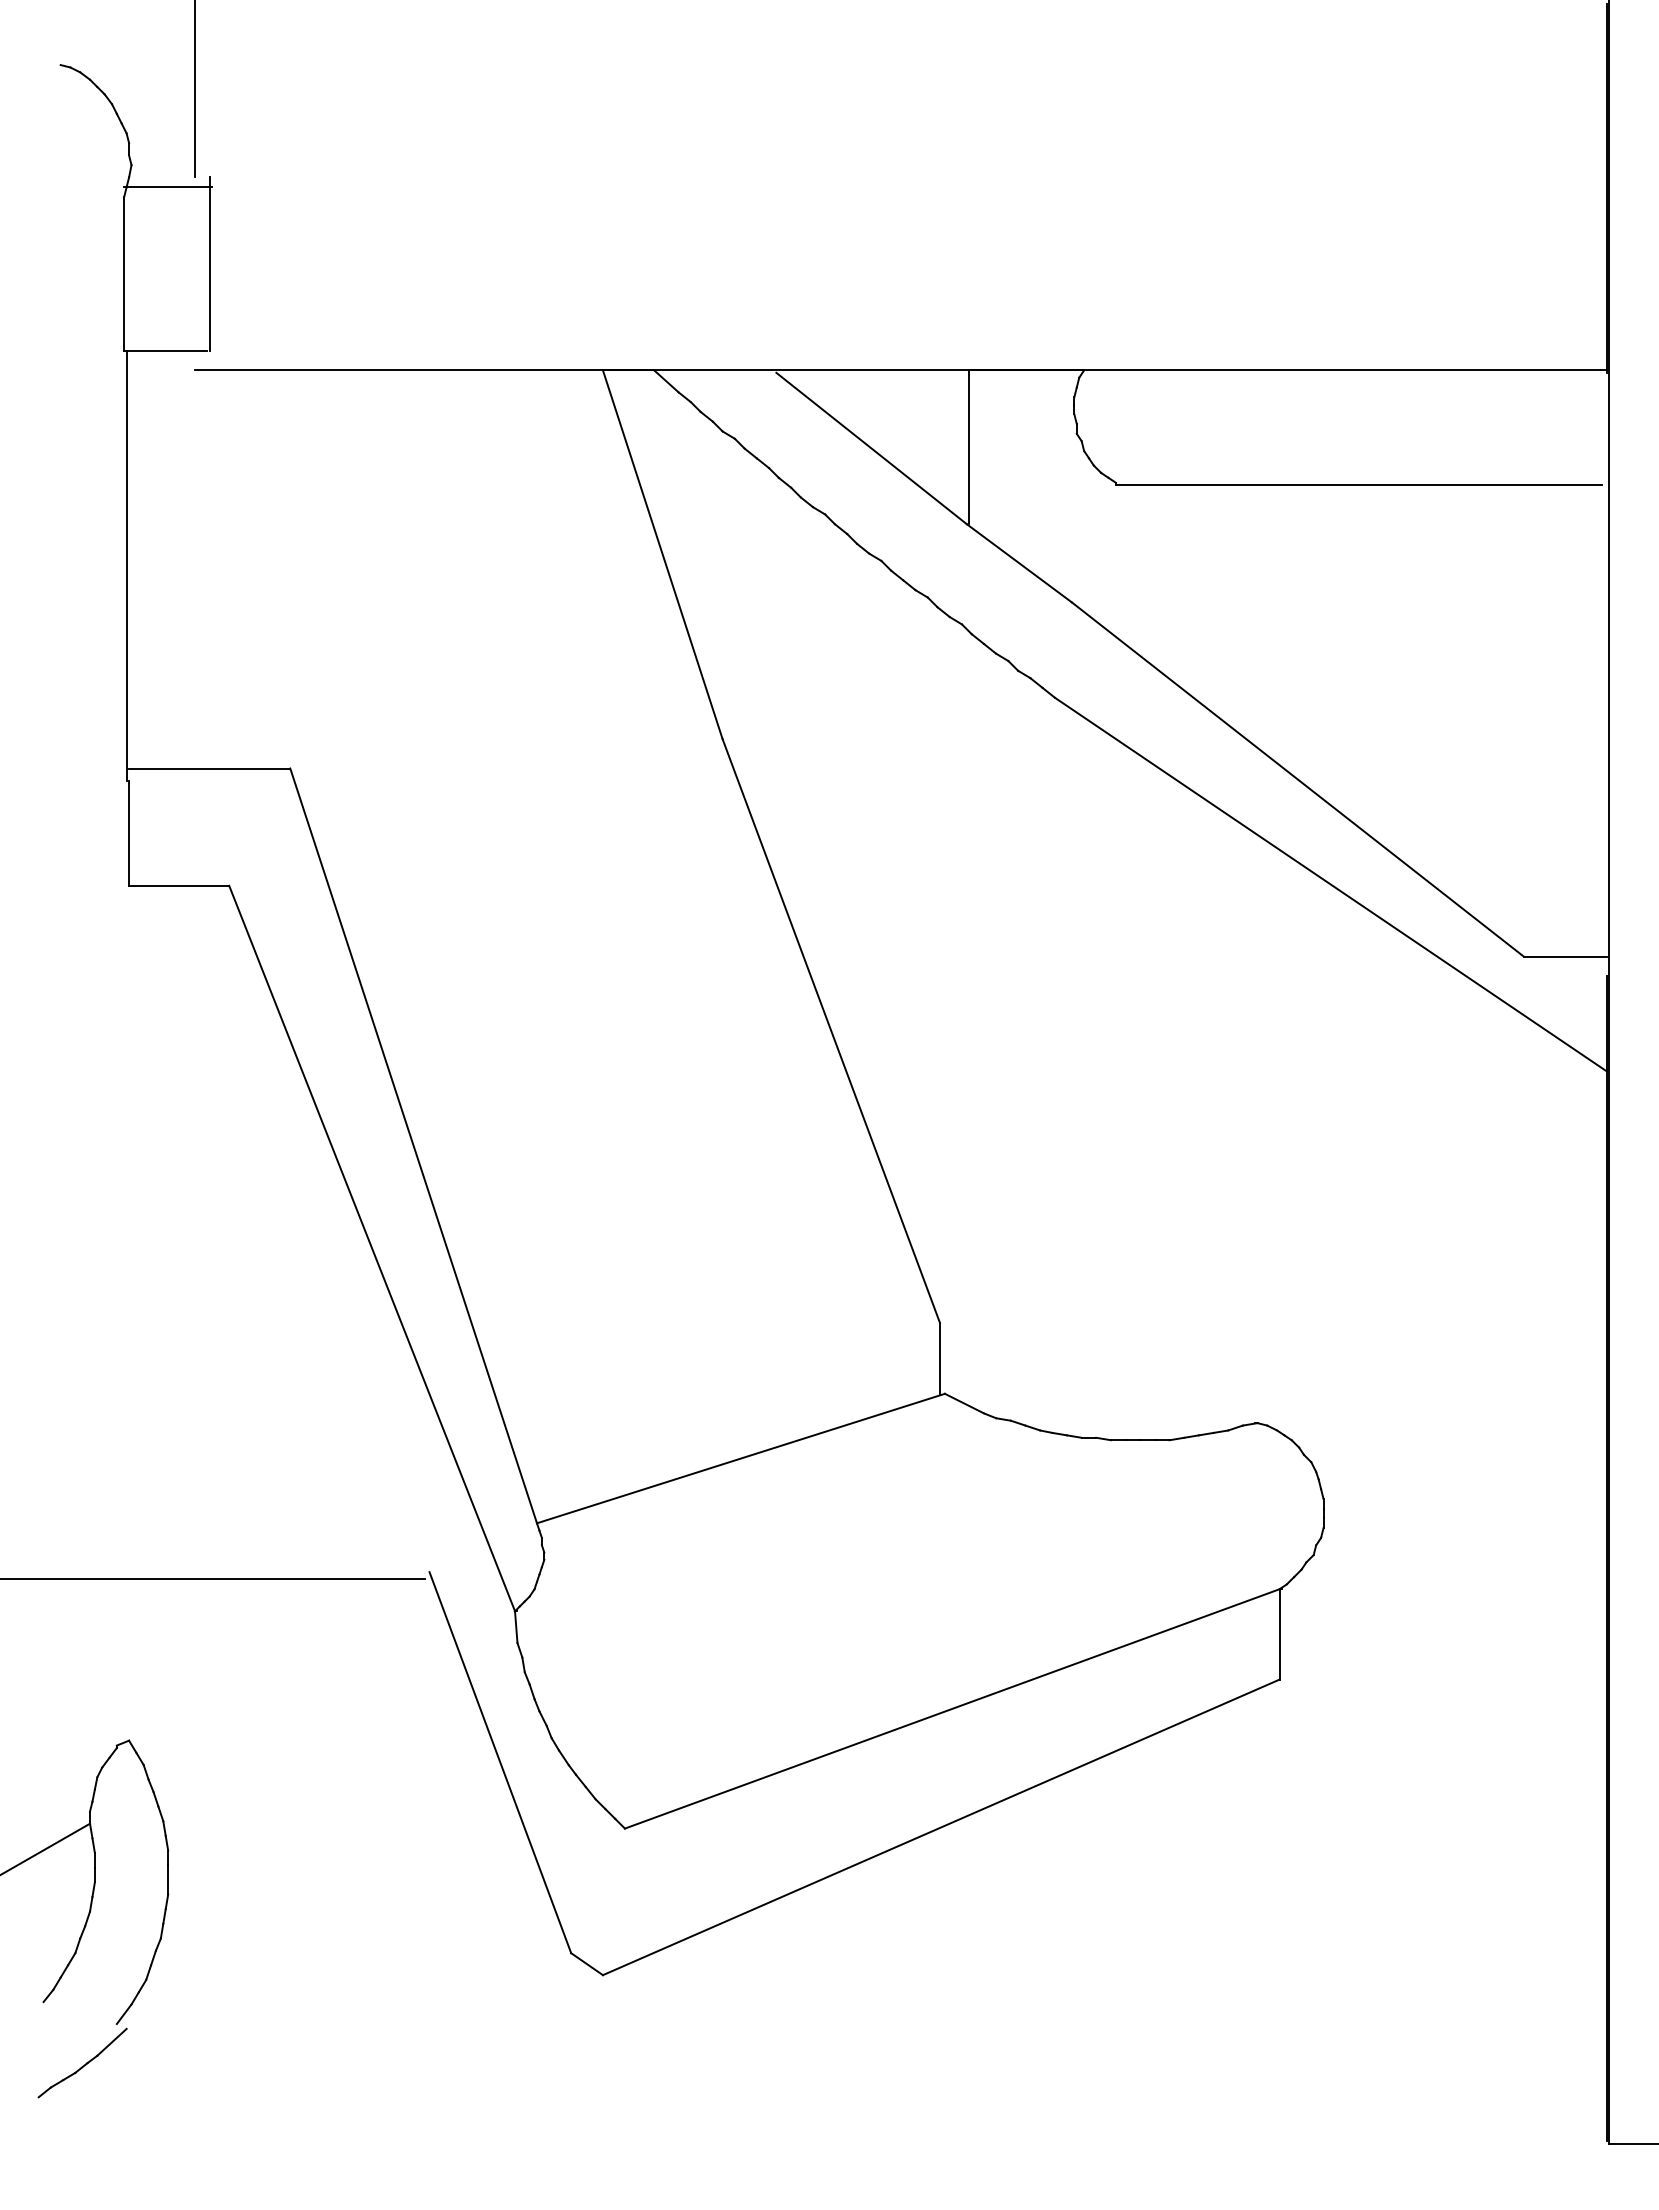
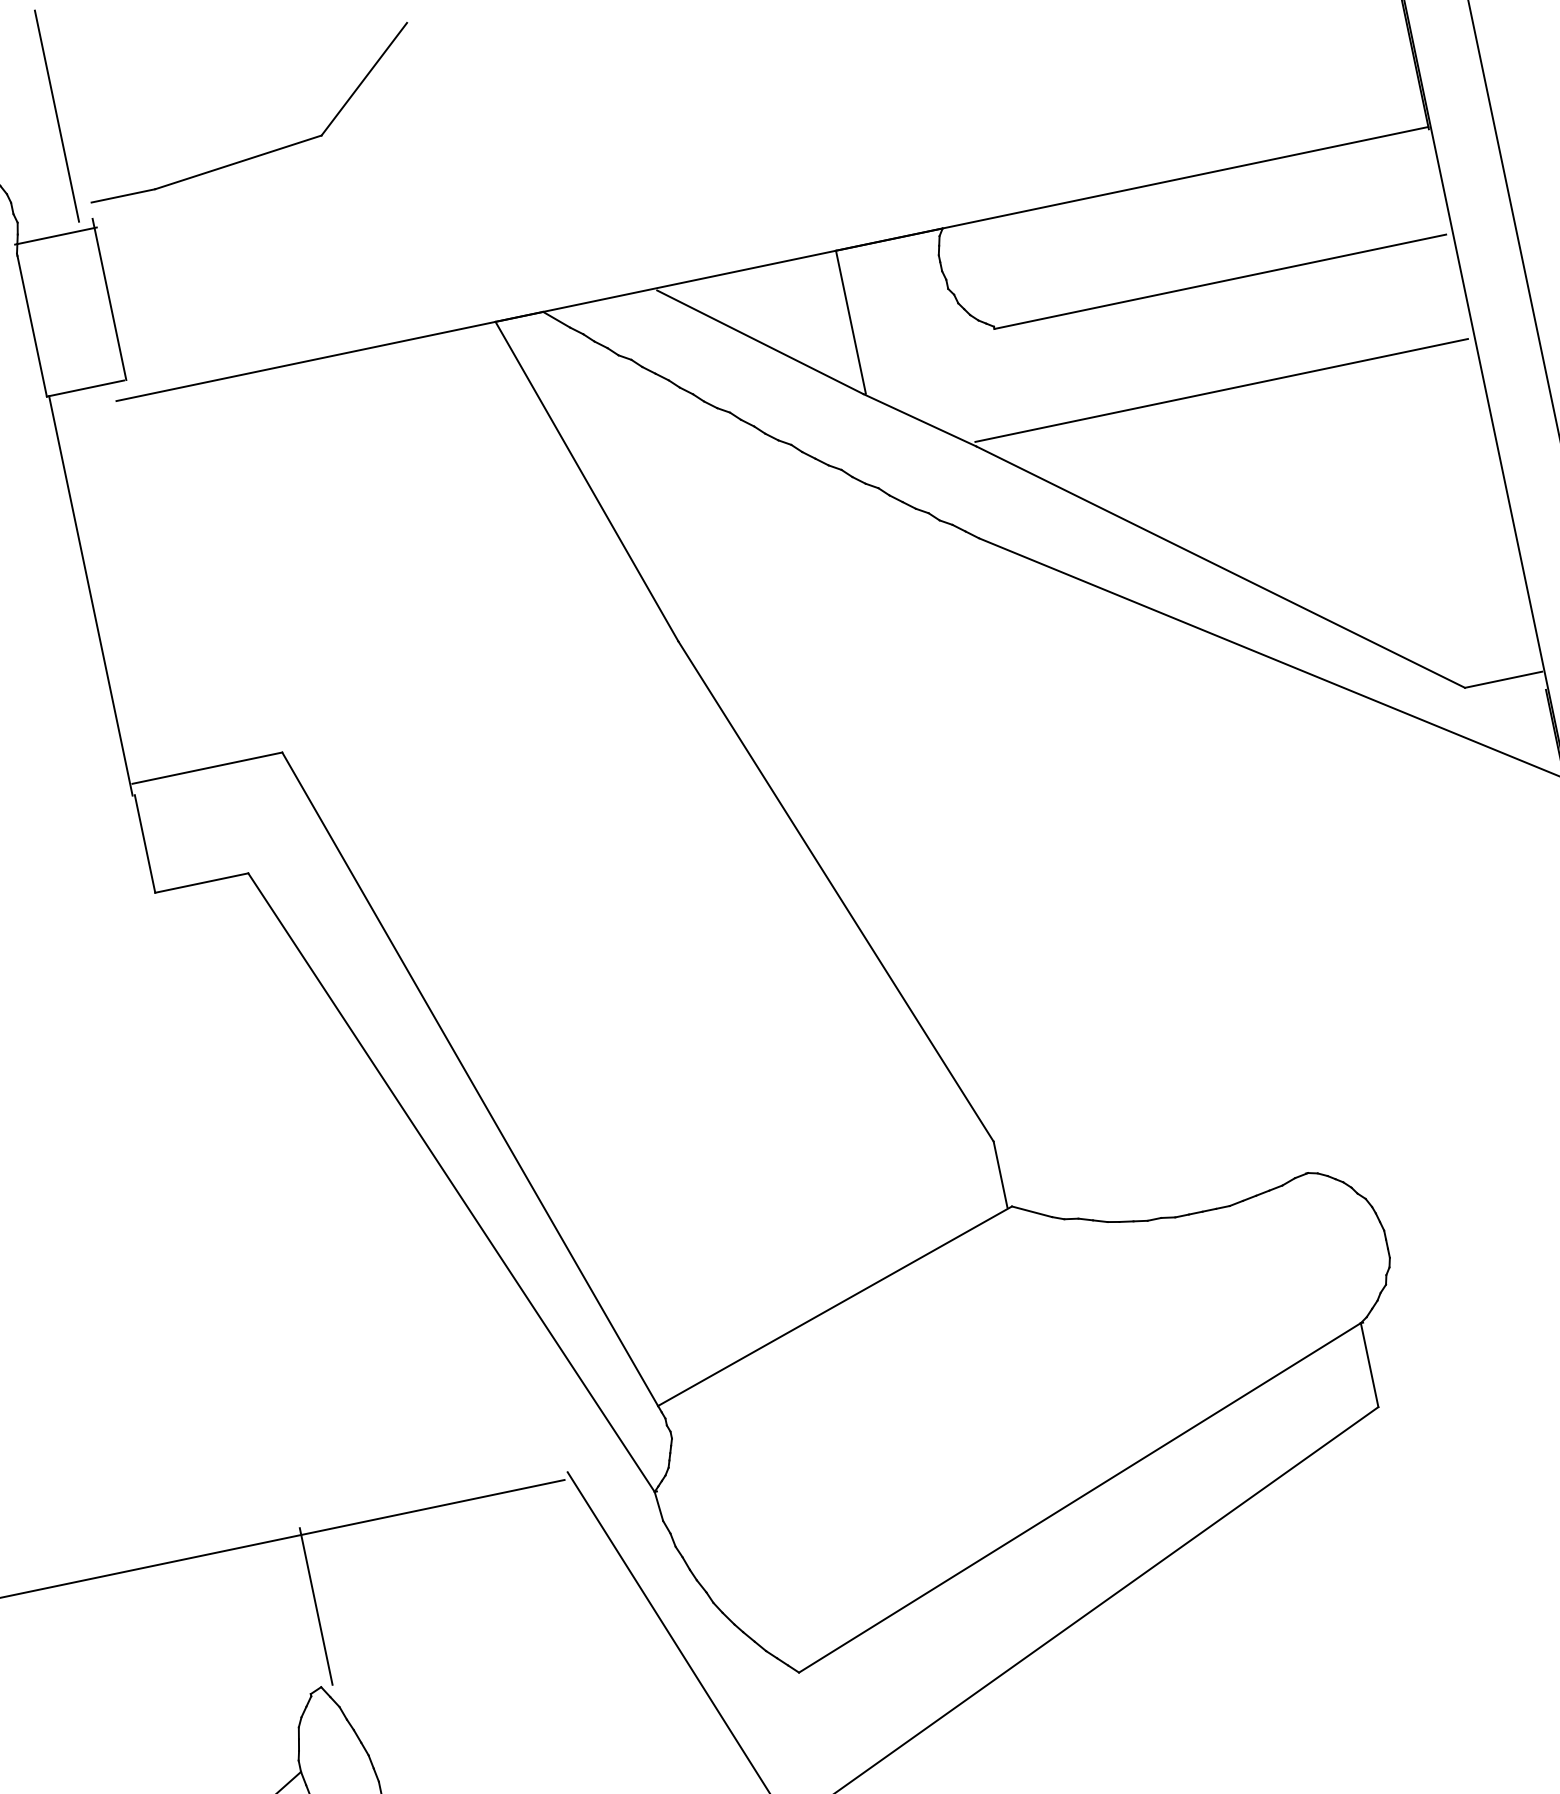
part: (398, 146) -> (262, 153), added
line: (1336, 597) -> (1221, 390), added
line: (141, 1656) -> (316, 1606), added

